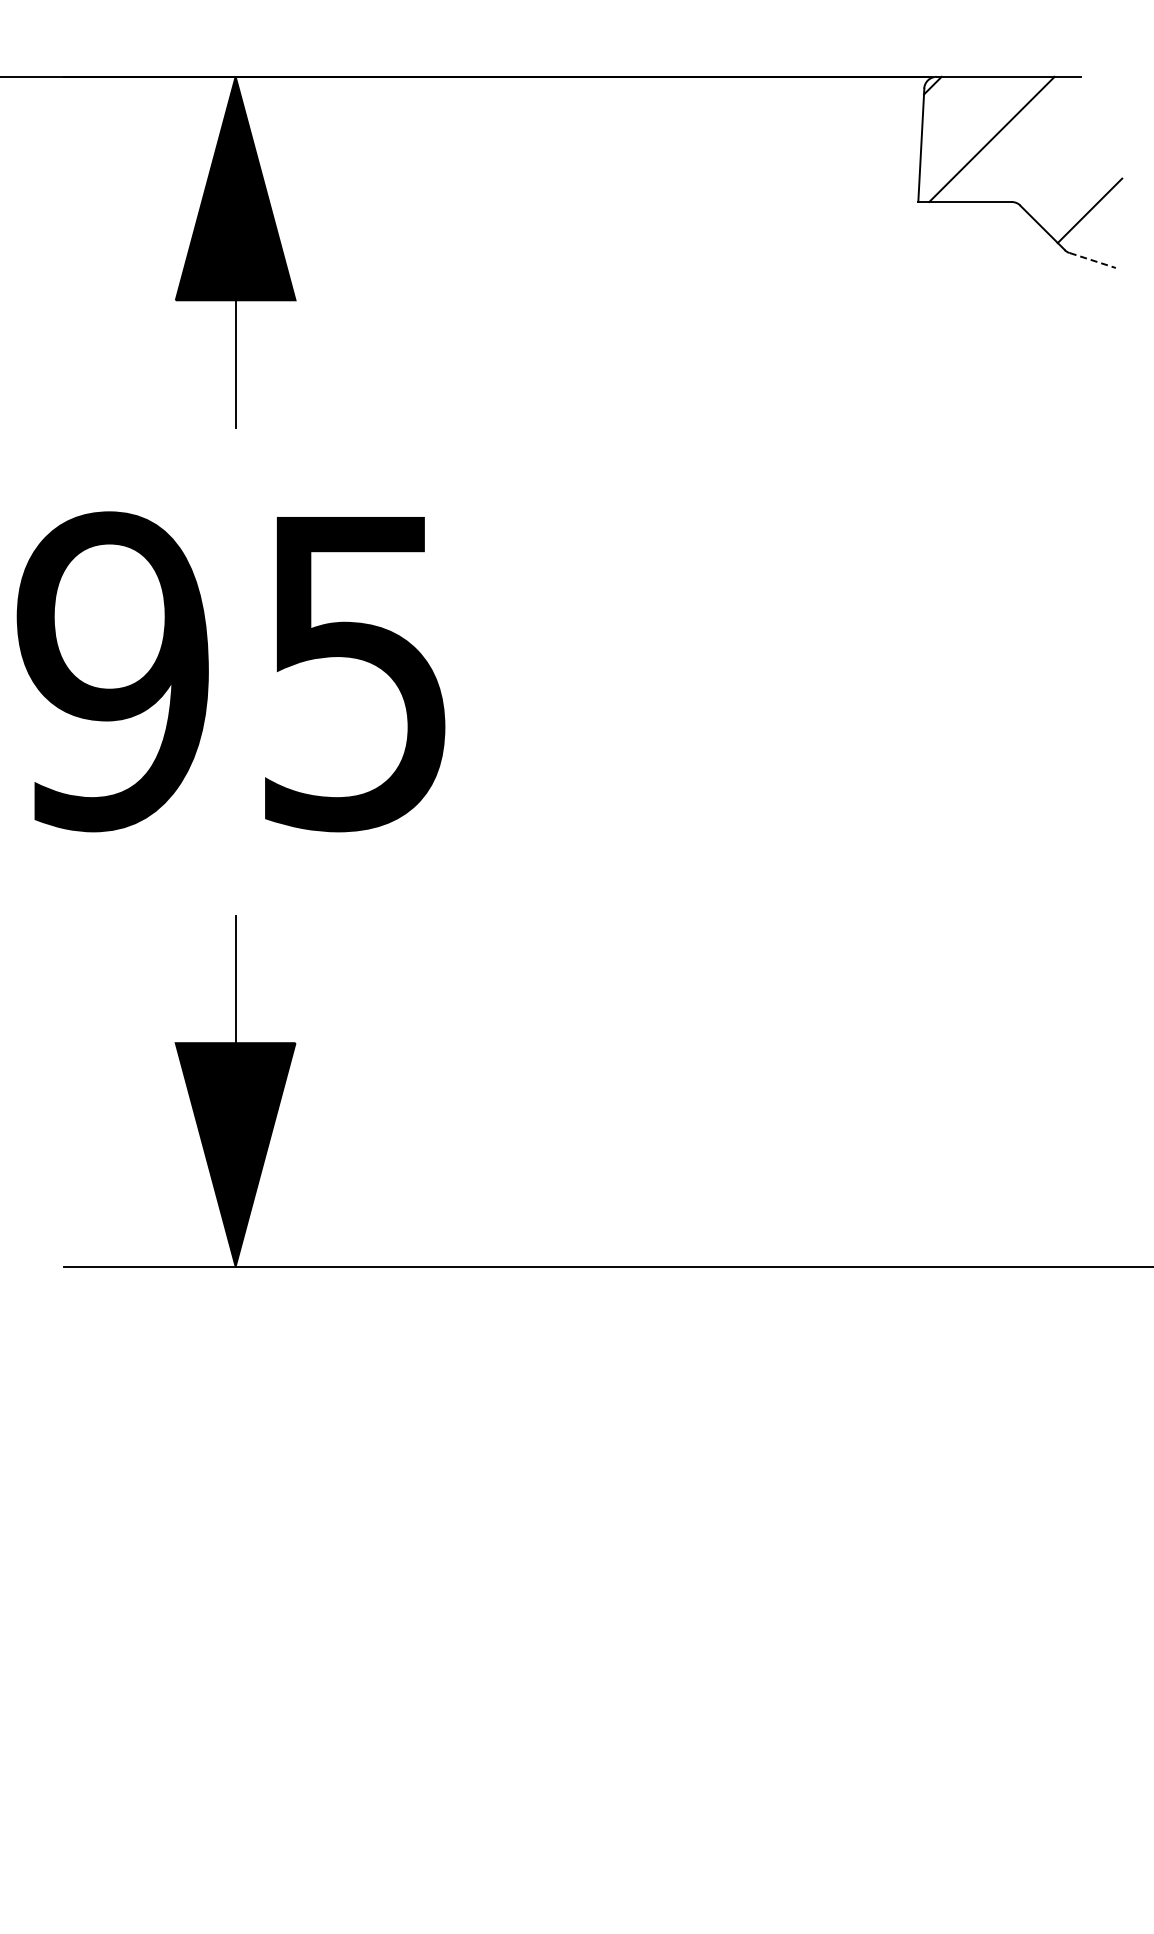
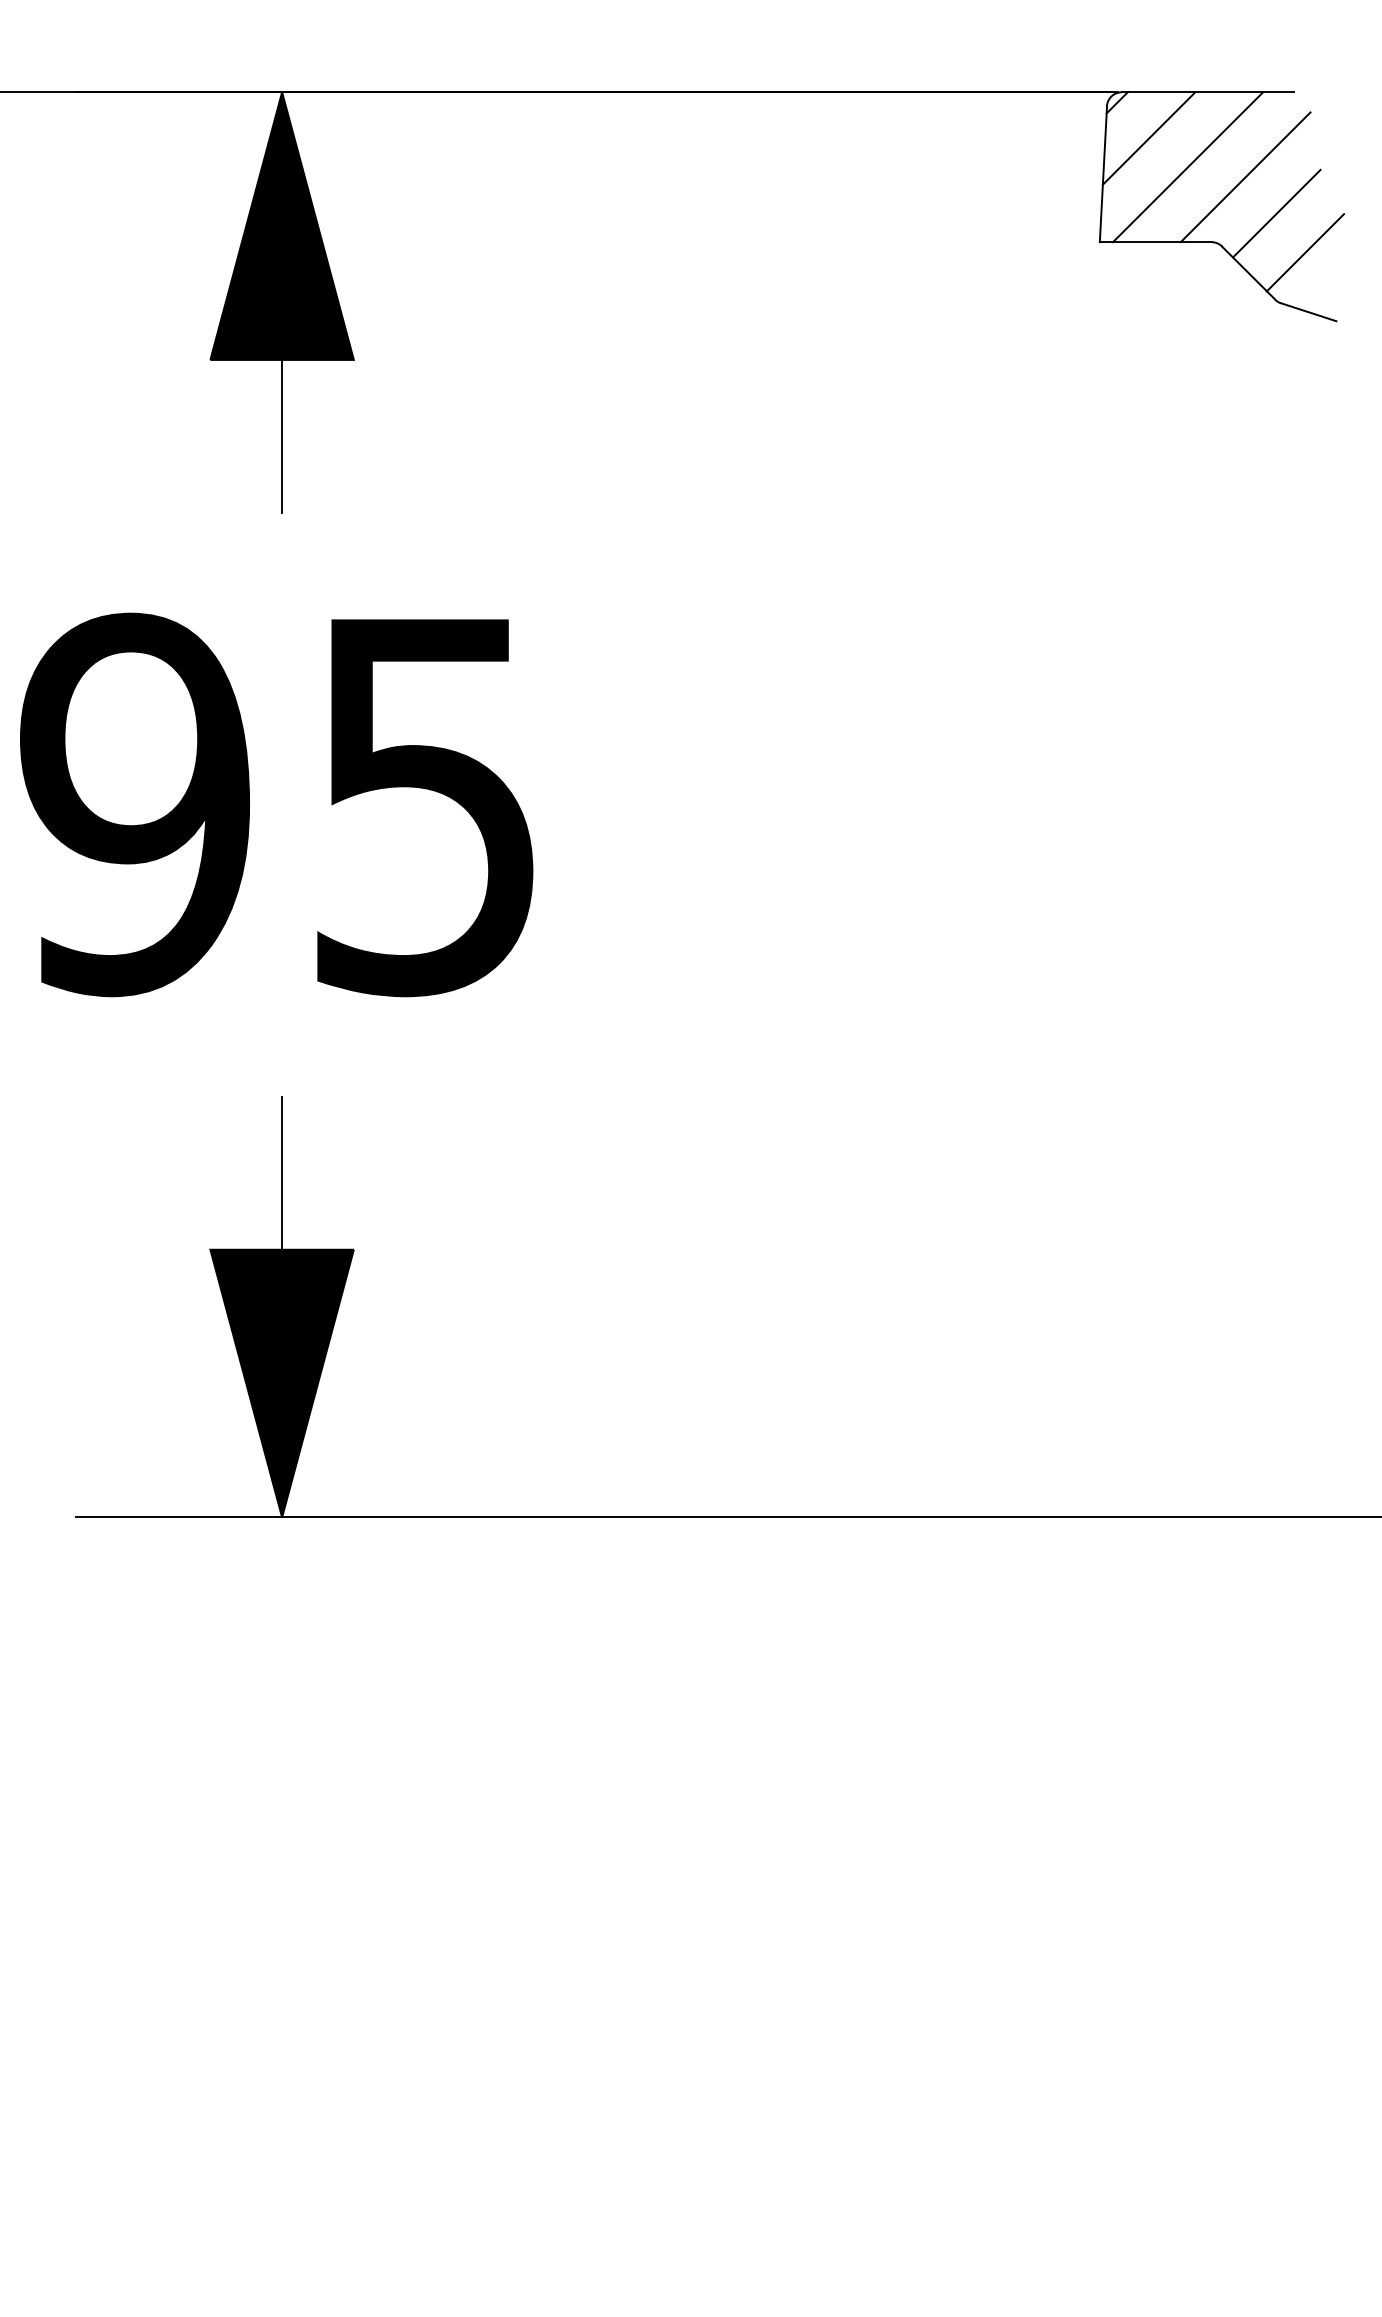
line: (959, 115) -> (1149, 138), added
line: (1039, 147) -> (1244, 176), added
line: (1065, 177) -> (1276, 212), added
line: (1093, 260) -> (1309, 312), dashed -> solid

